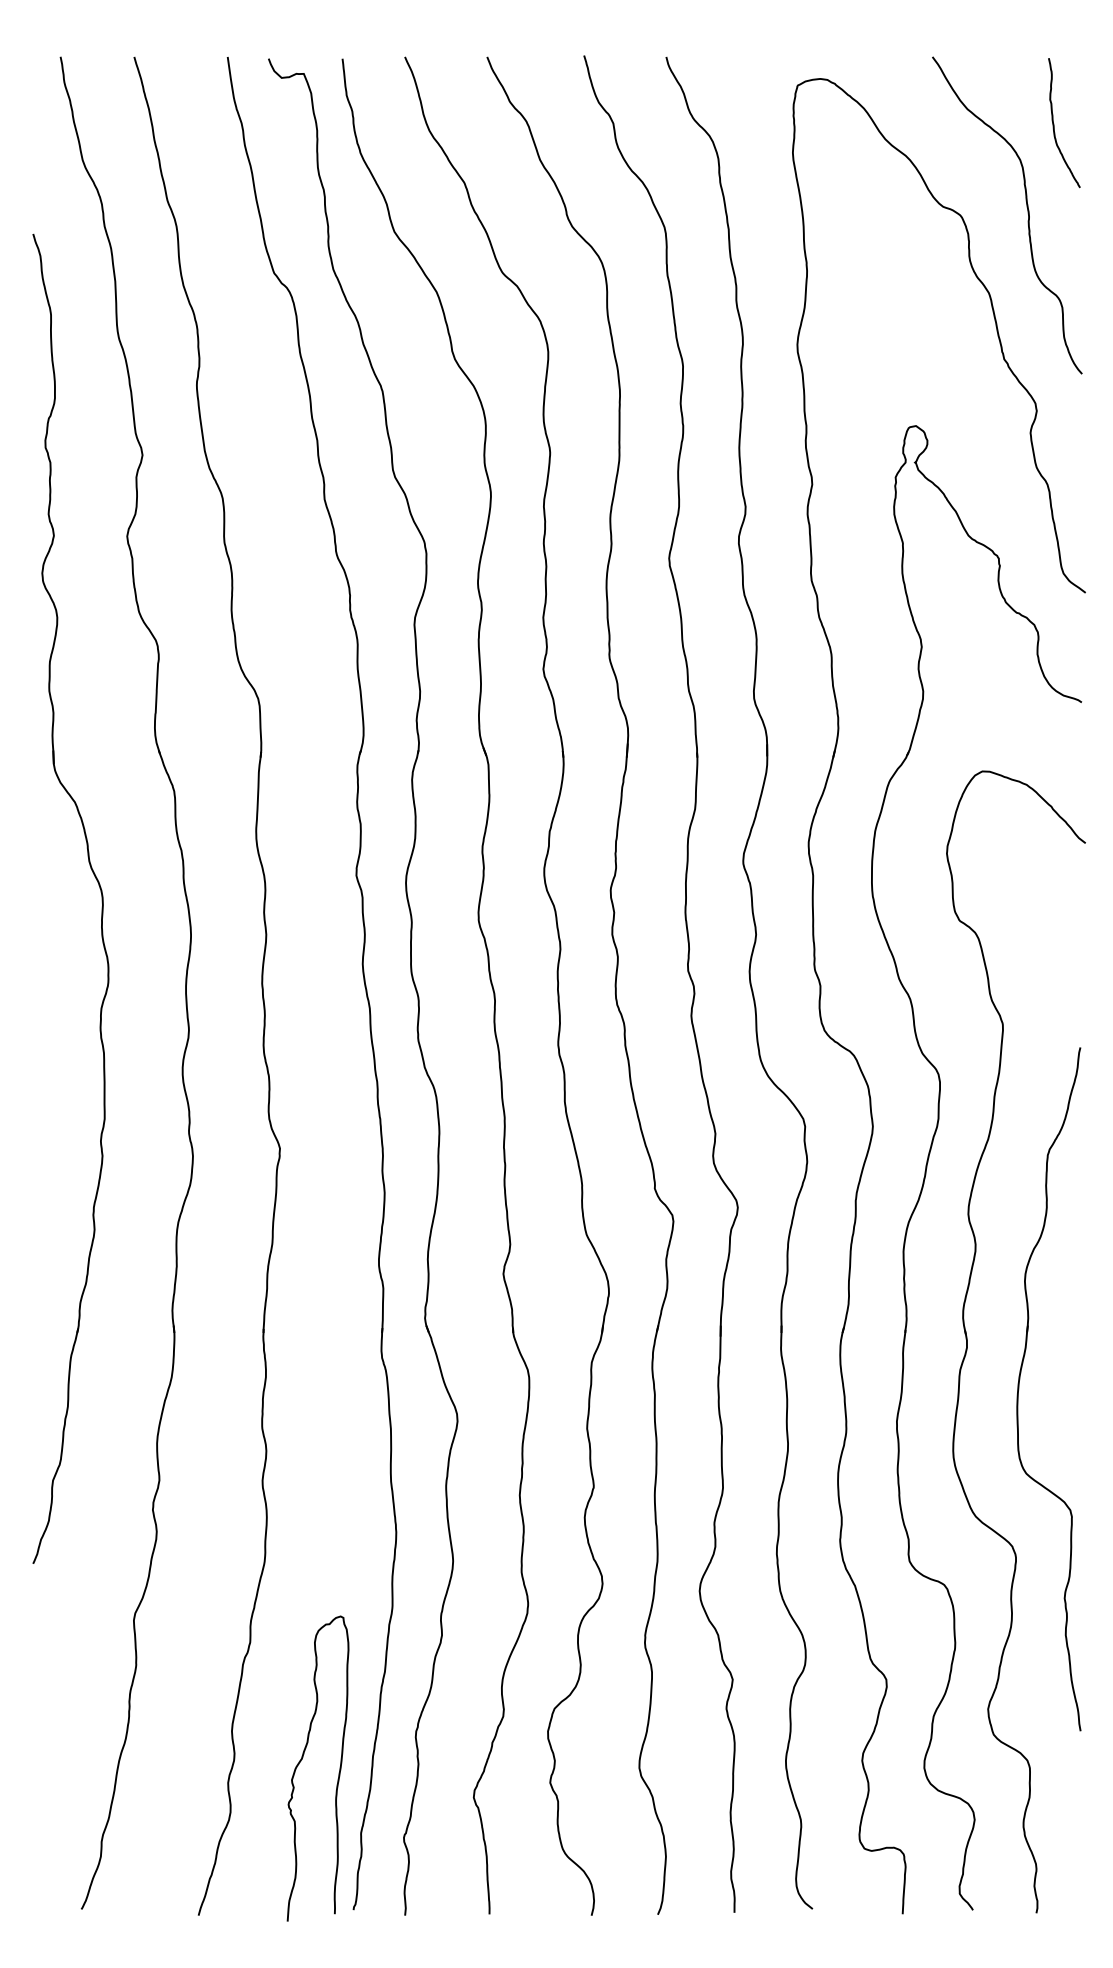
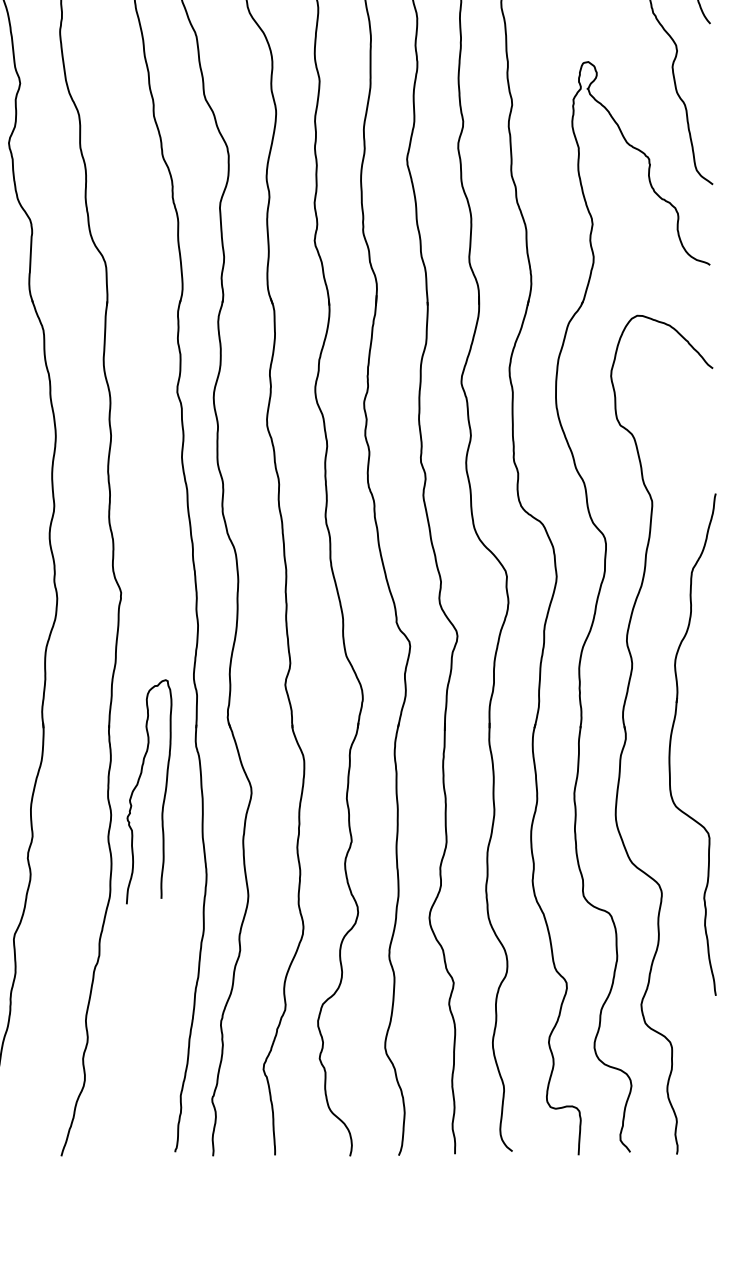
part: (1019, 1389) -> (671, 744), moved
curve: (301, 1761) -> (136, 786), moved

